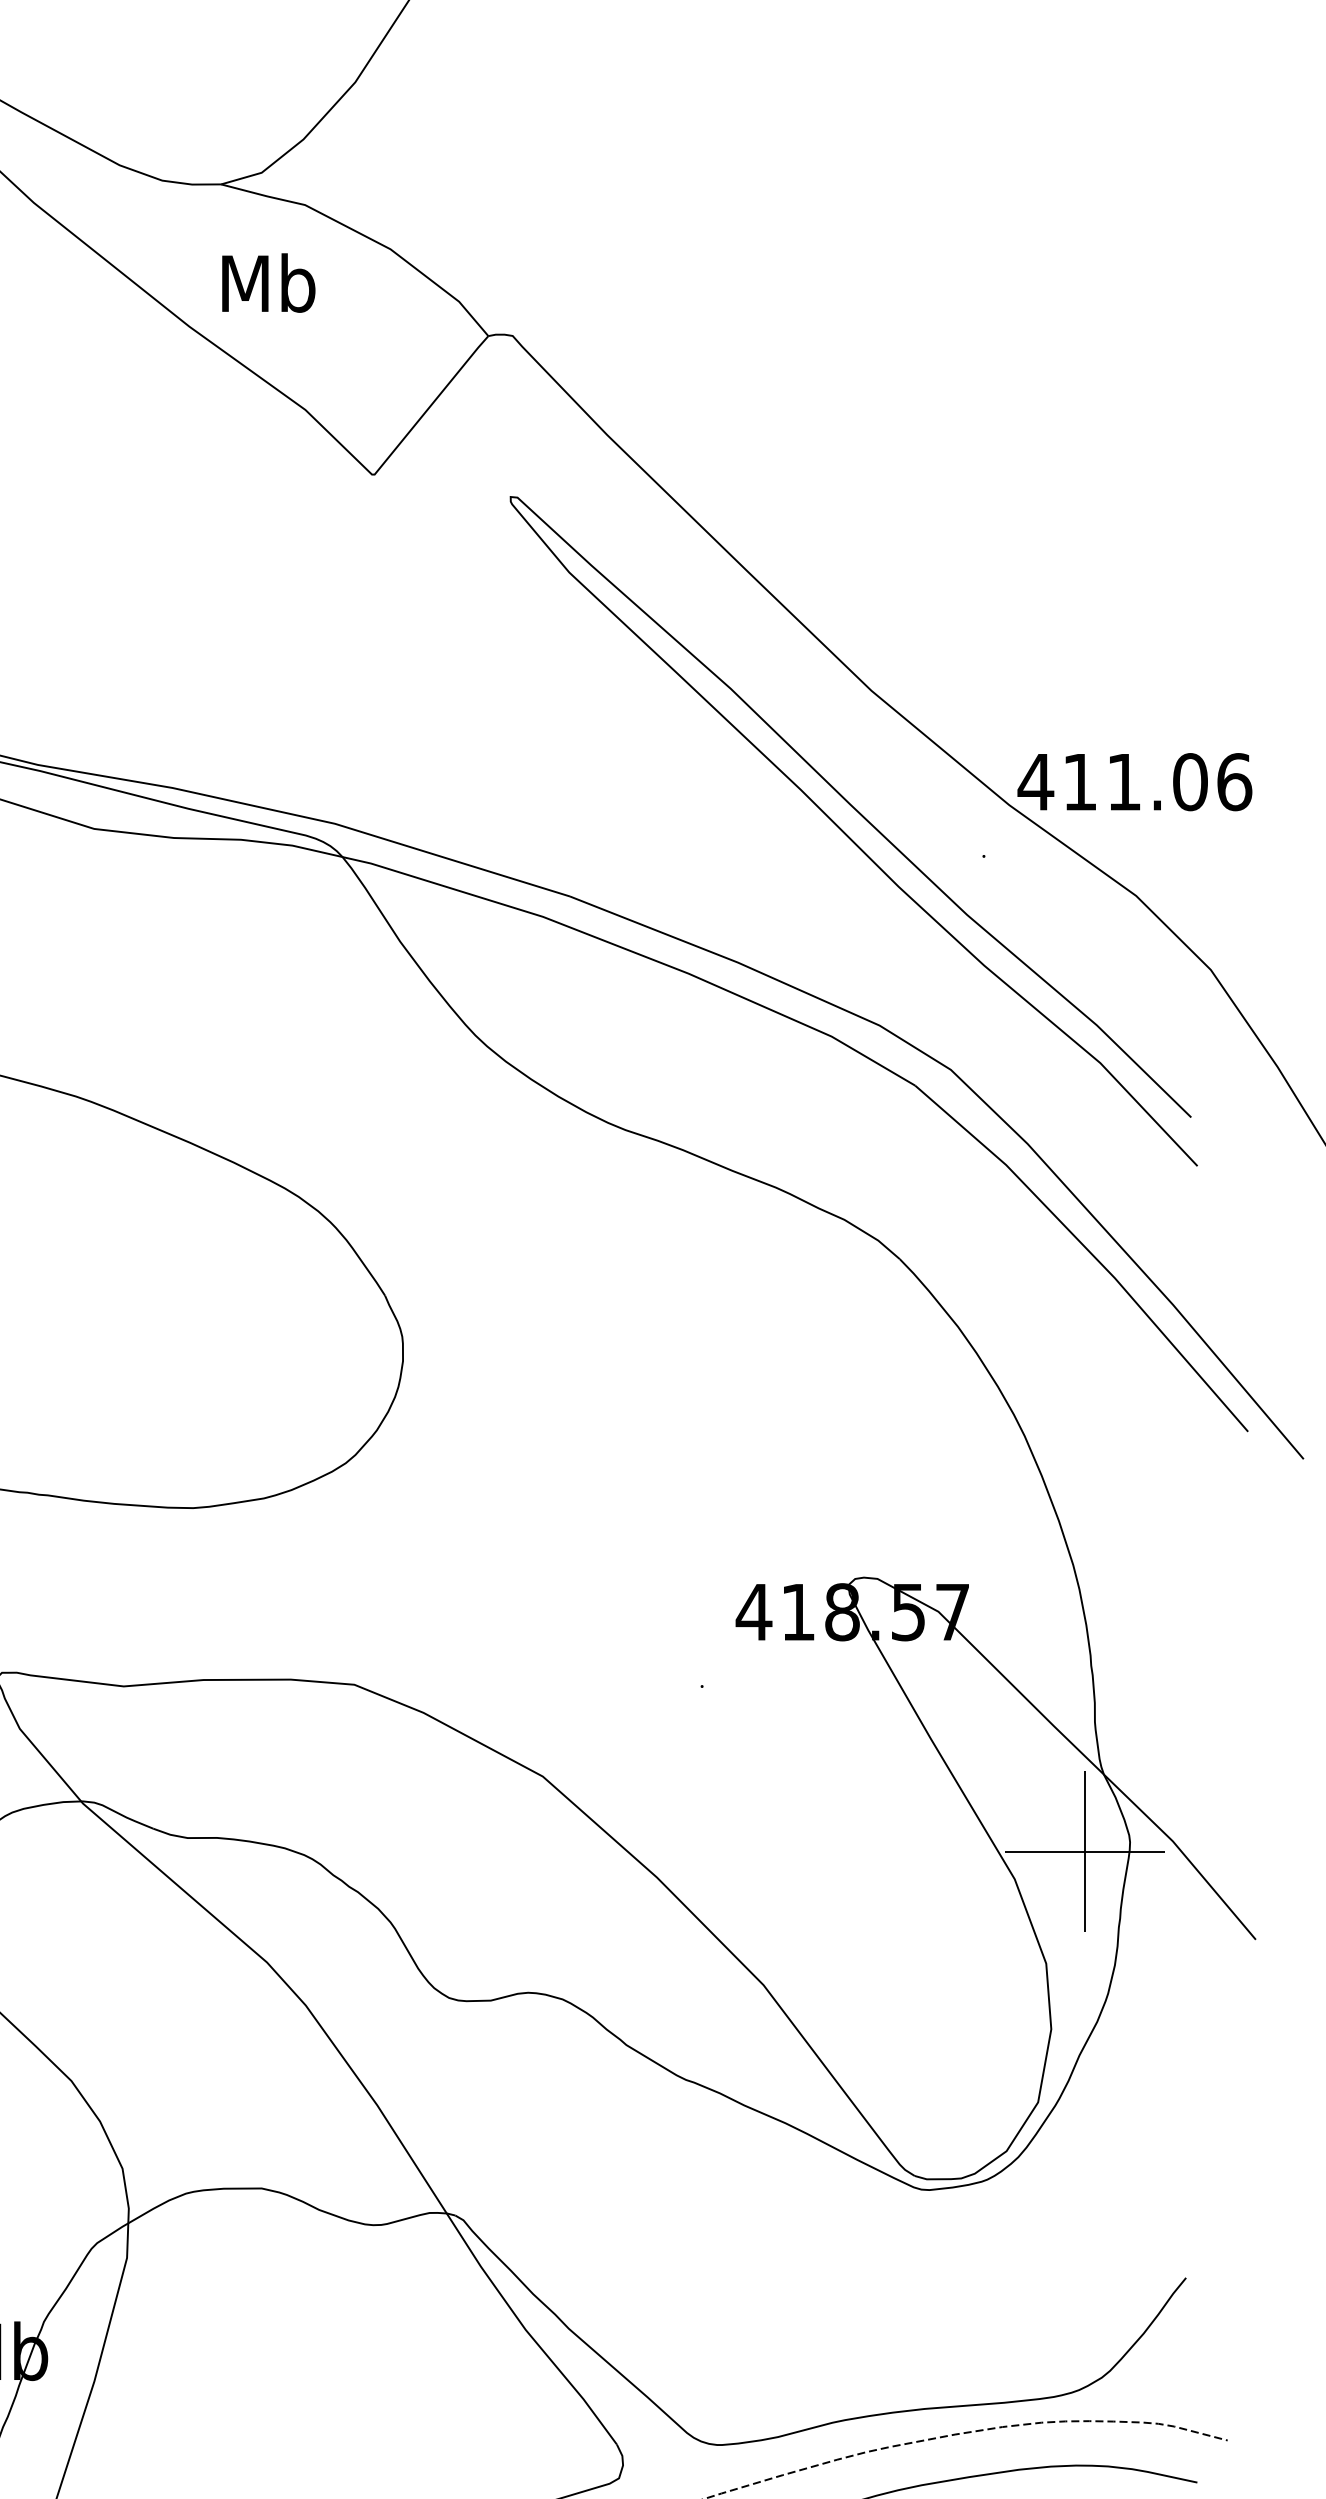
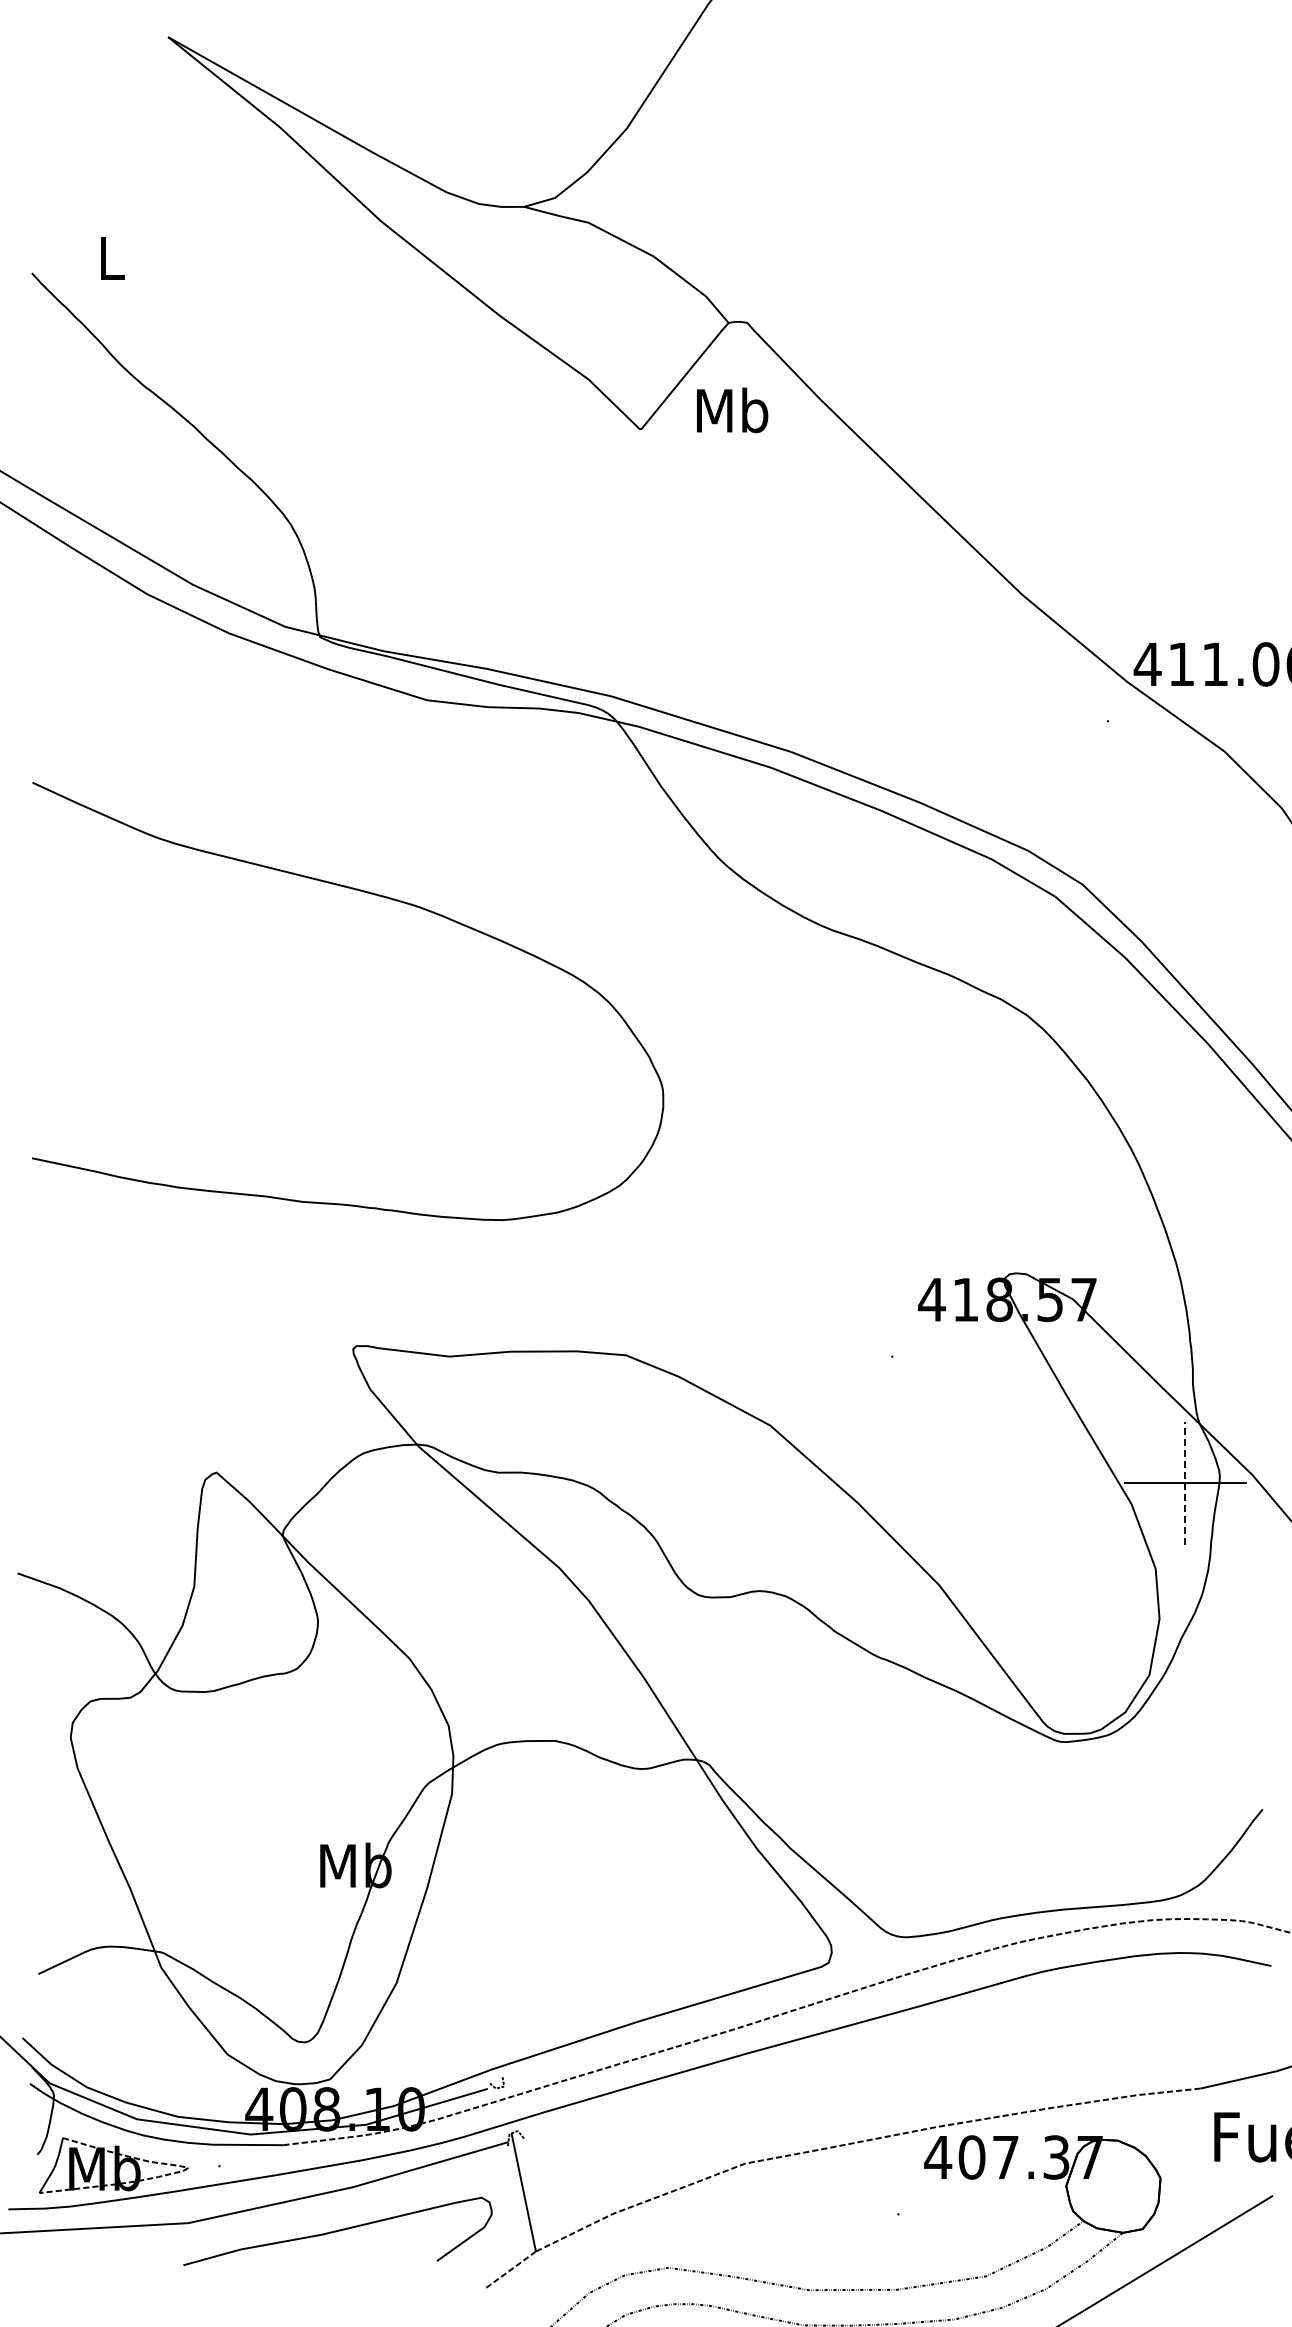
text: (268, 283) -> (732, 410), moved
curve: (847, 834) -> (1003, 704), removed
line: (1085, 1850) -> (1185, 1482), solid -> dashed

